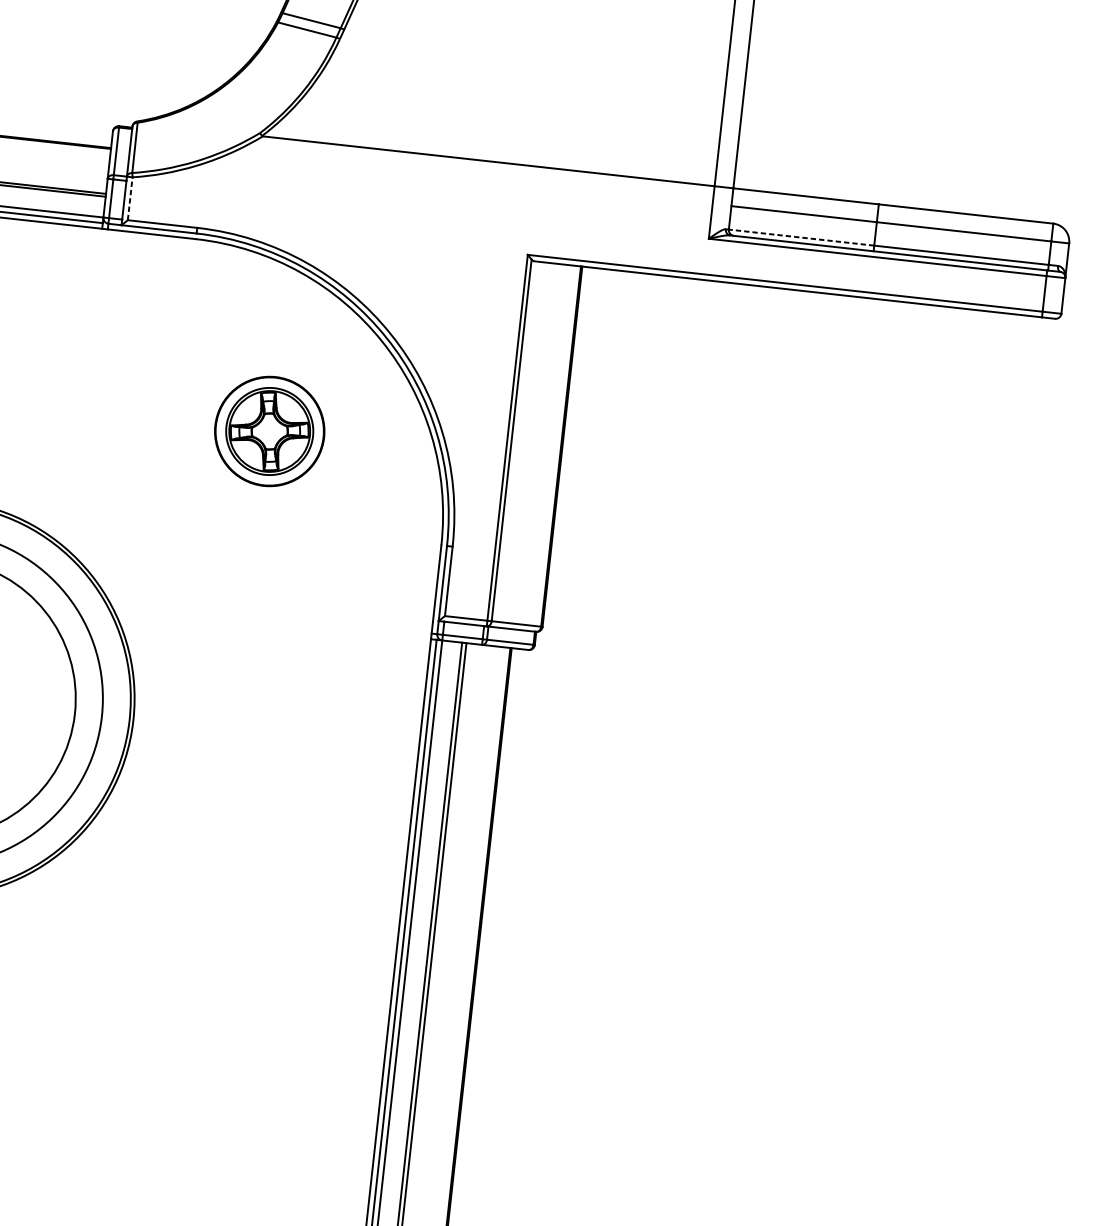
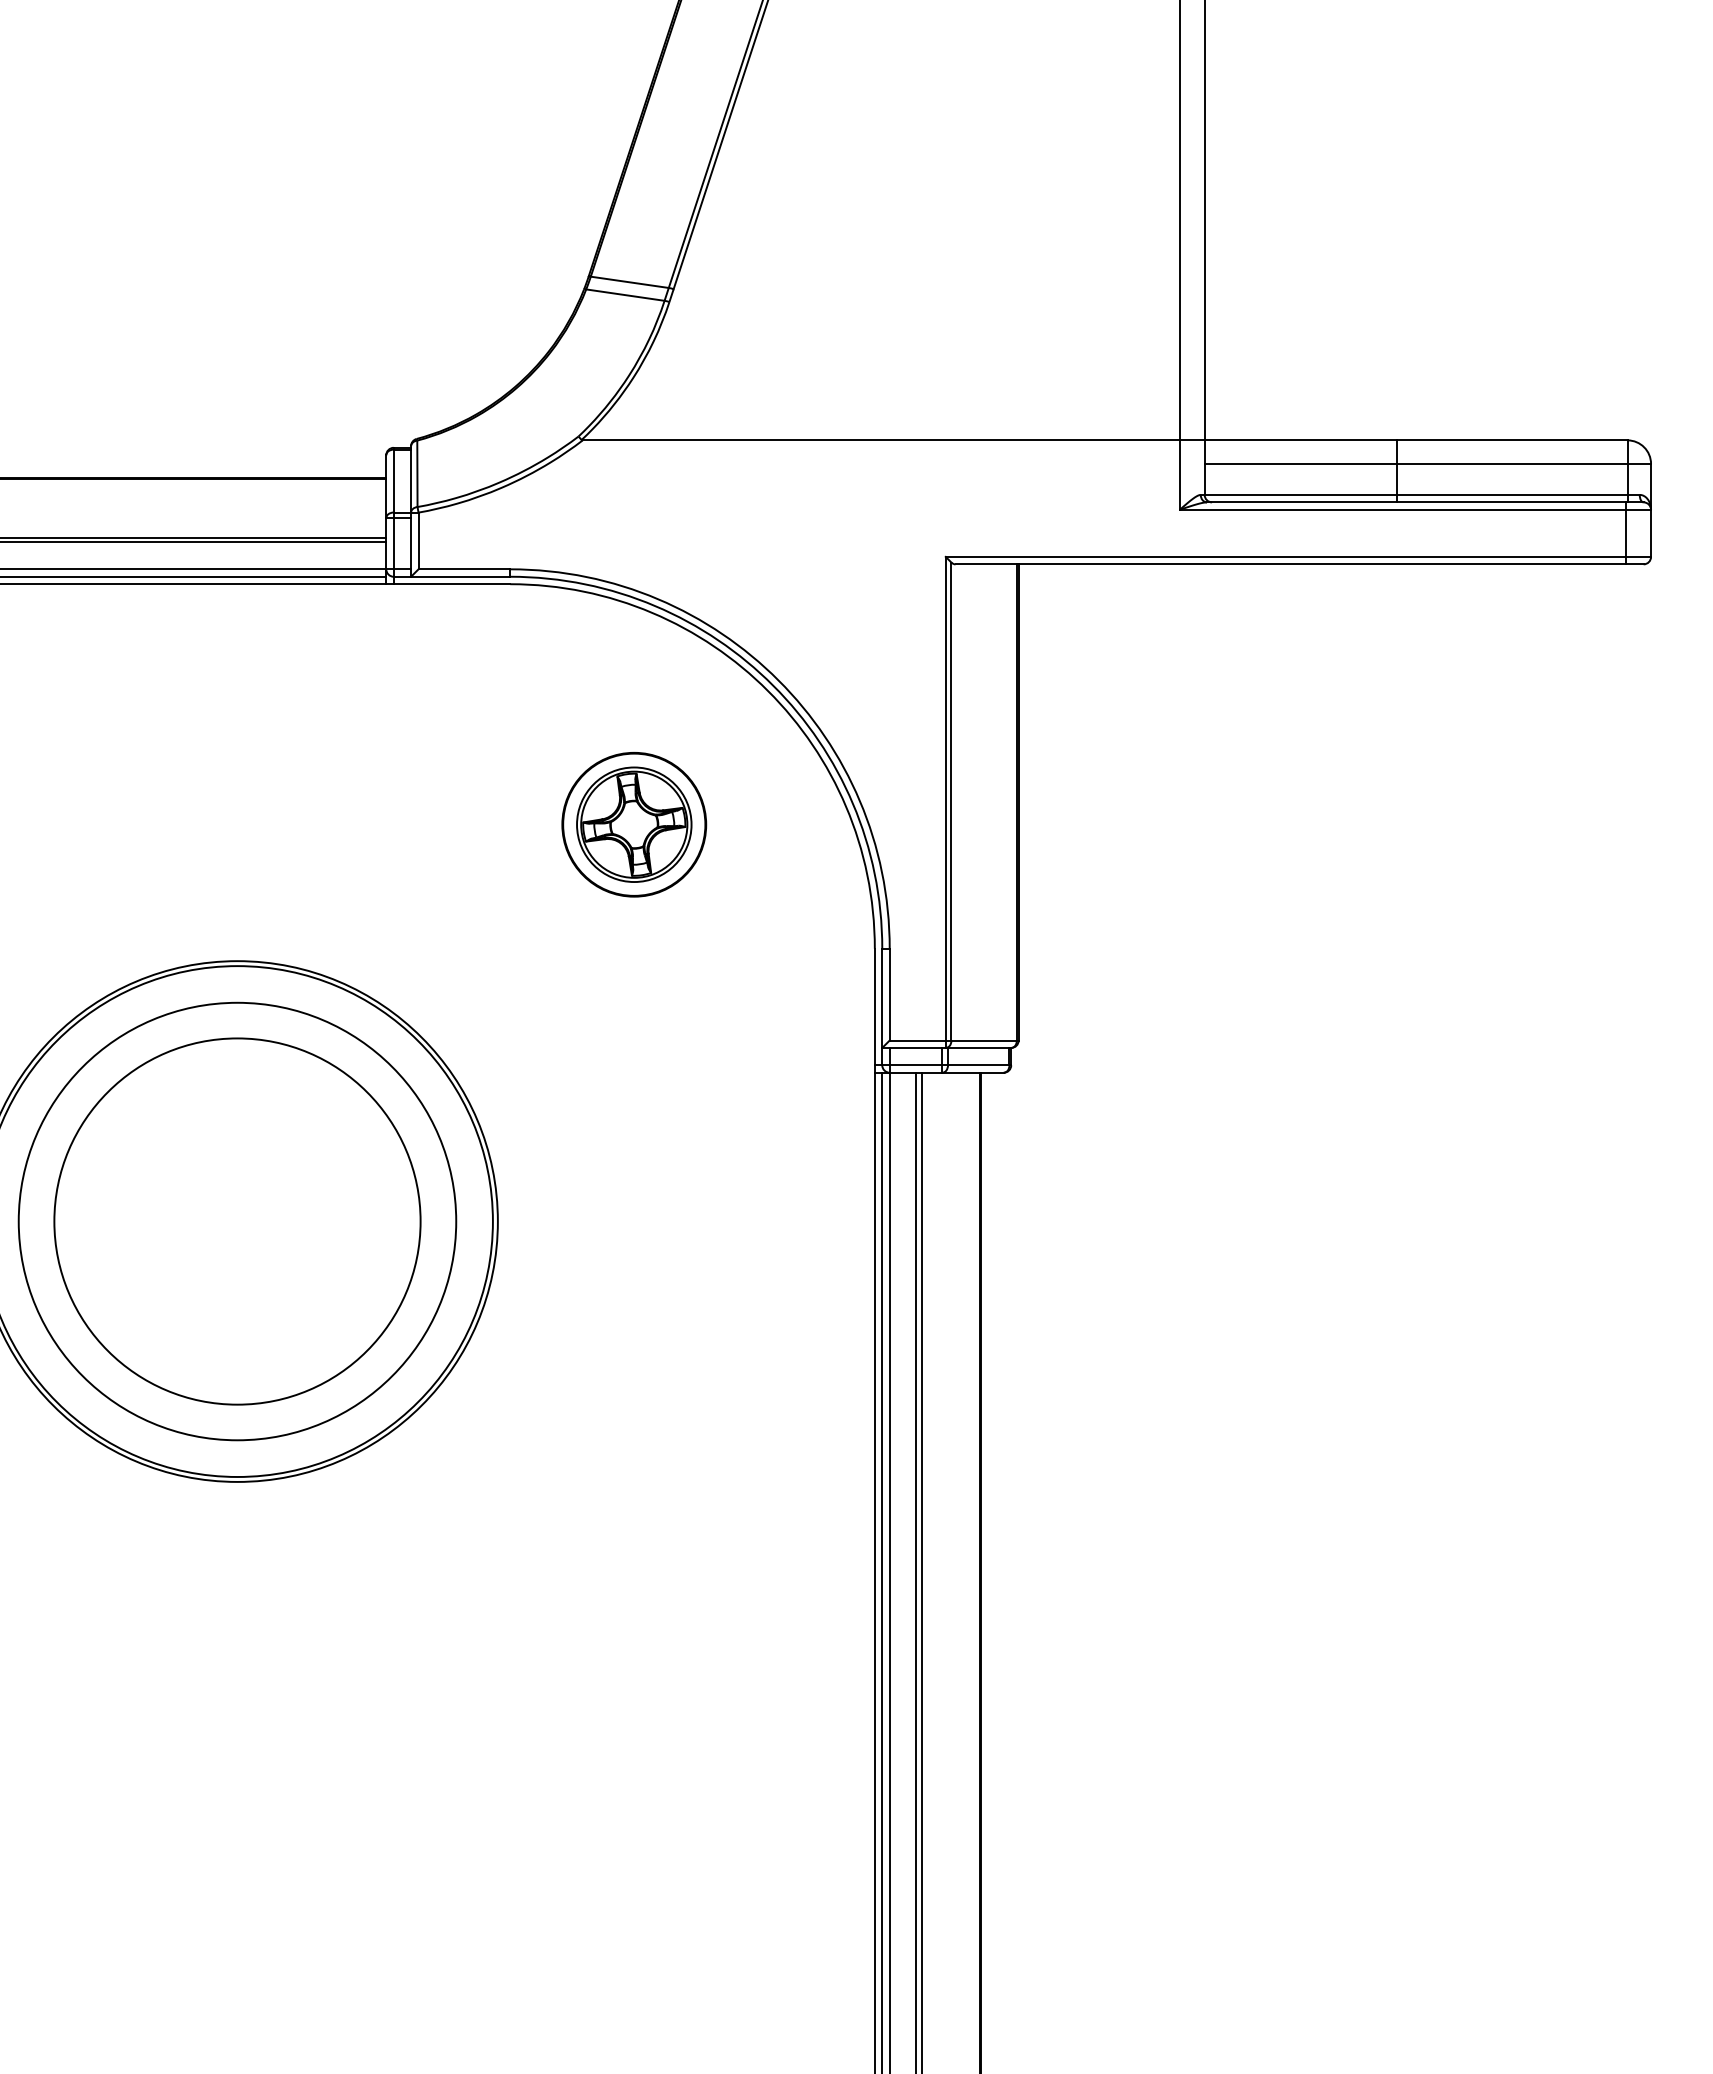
line: (130, 198) -> (418, 540), dashed -> solid
line: (801, 237) -> (1300, 494), dashed -> solid

